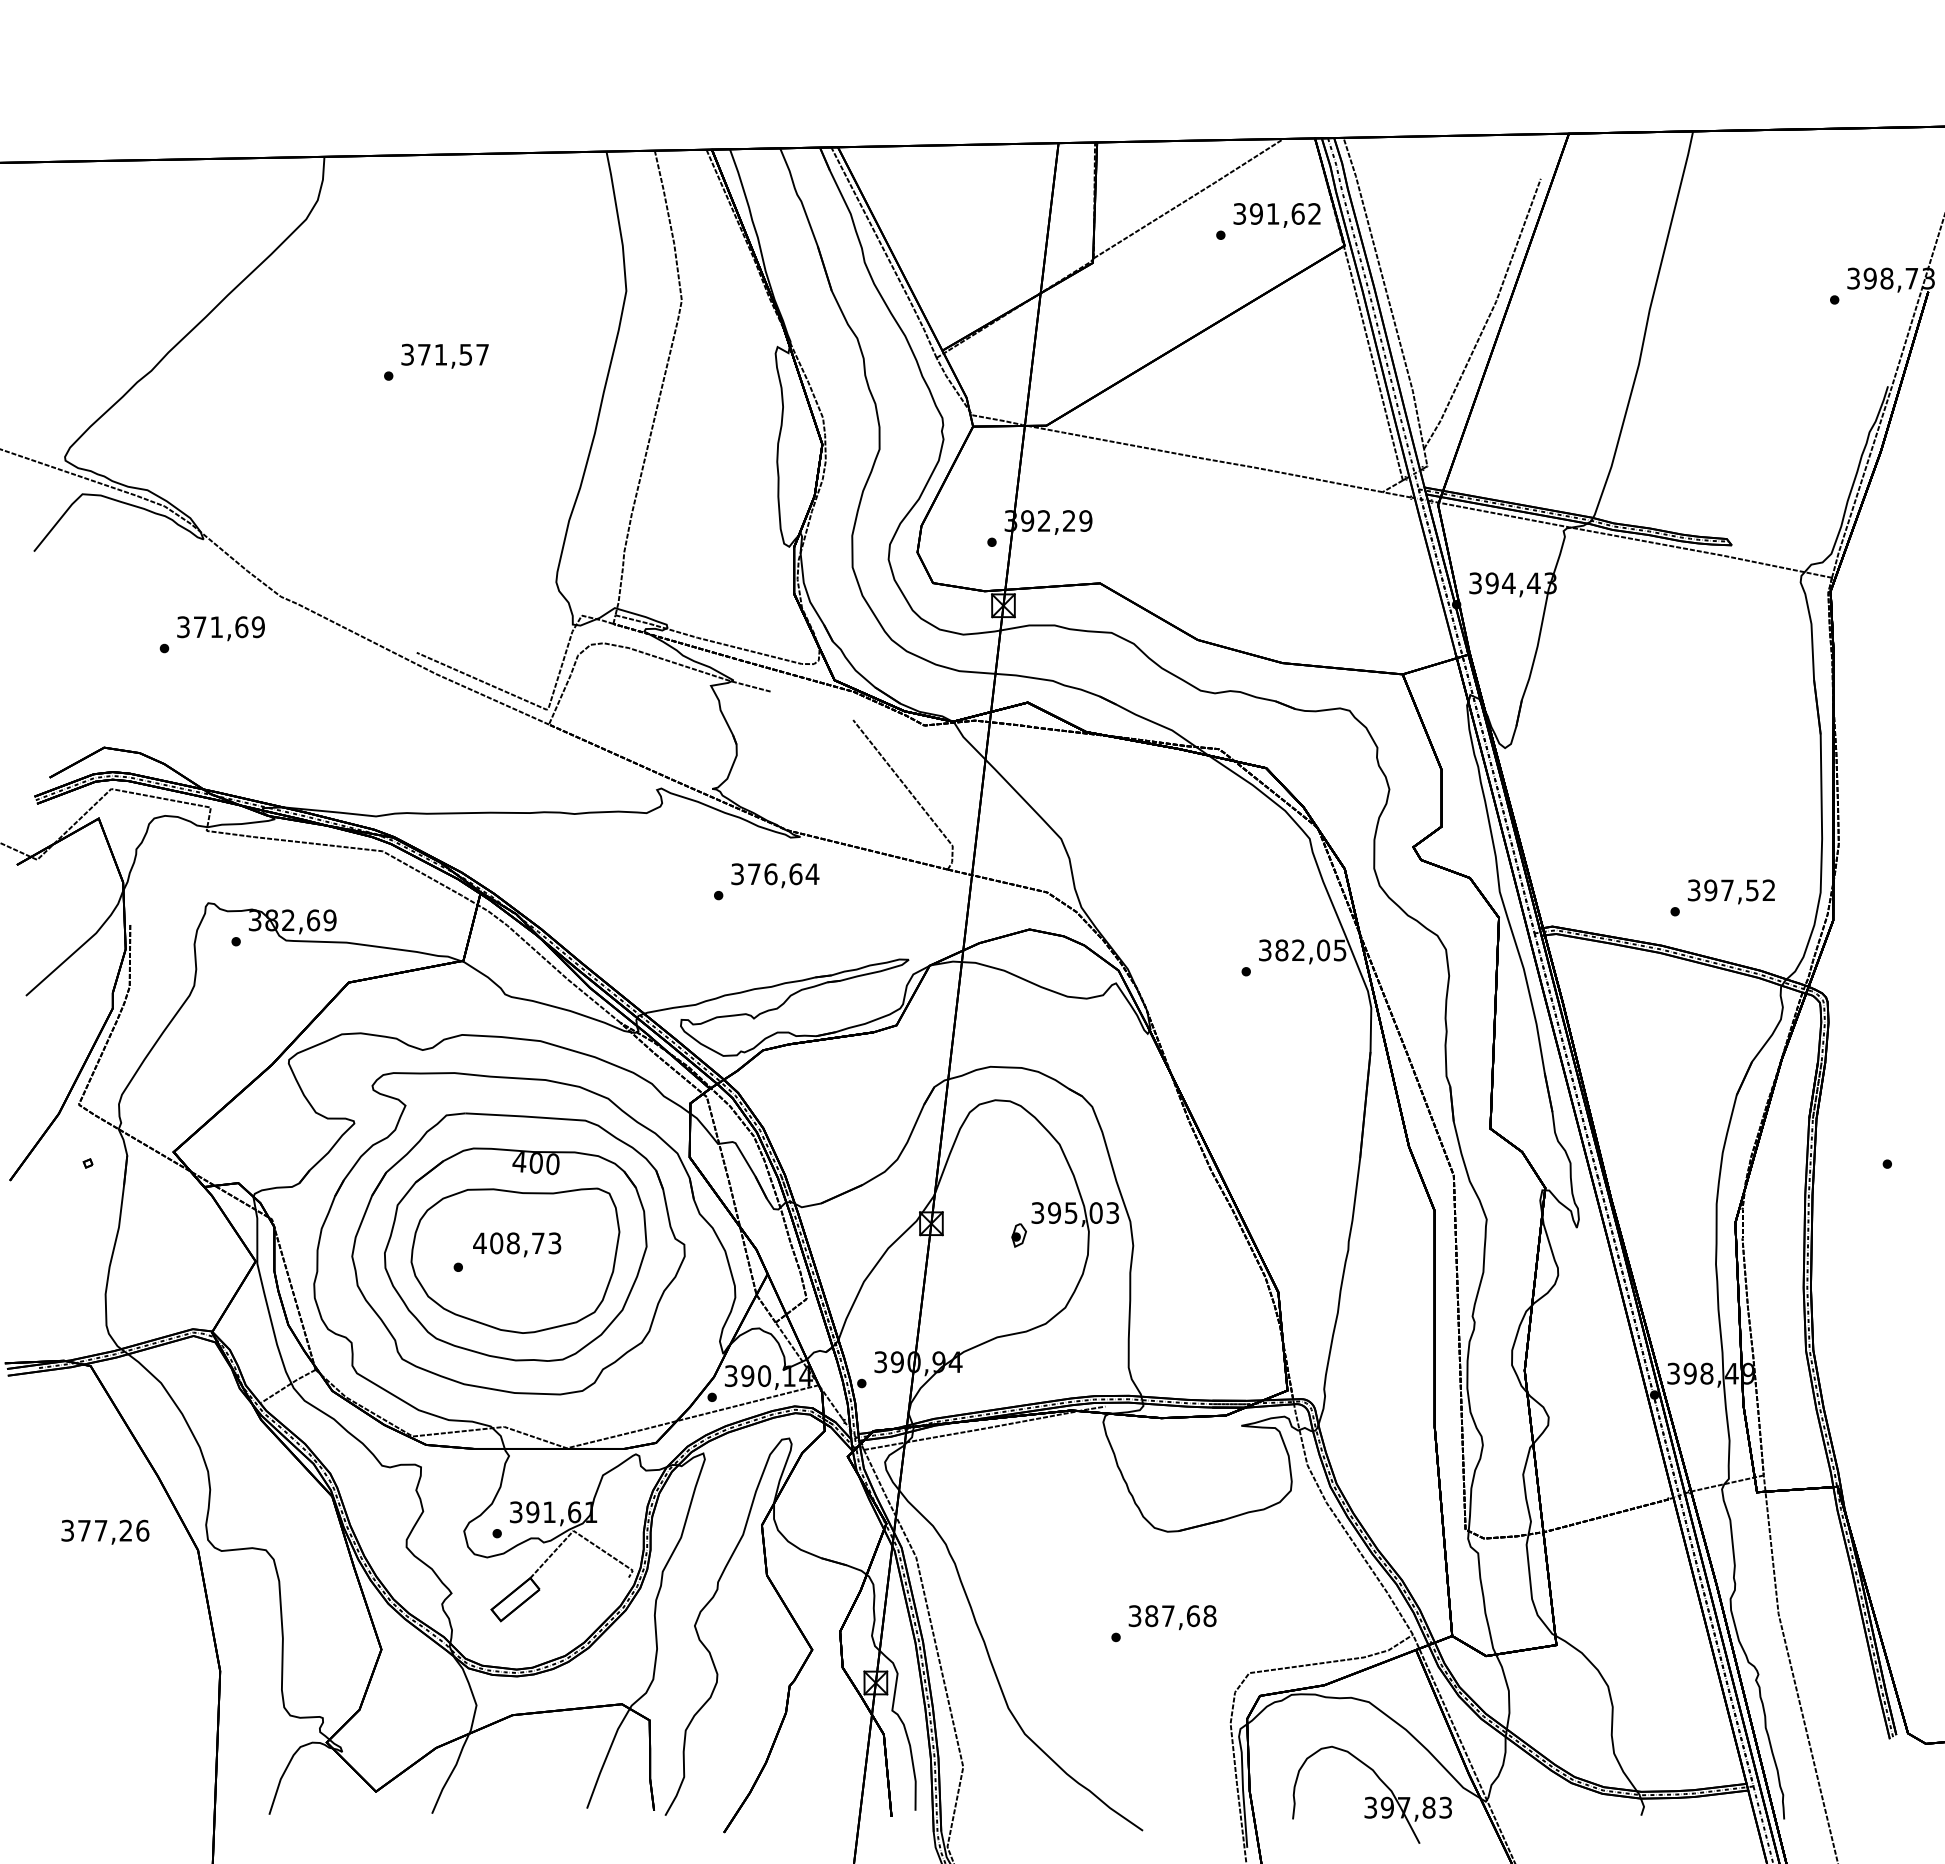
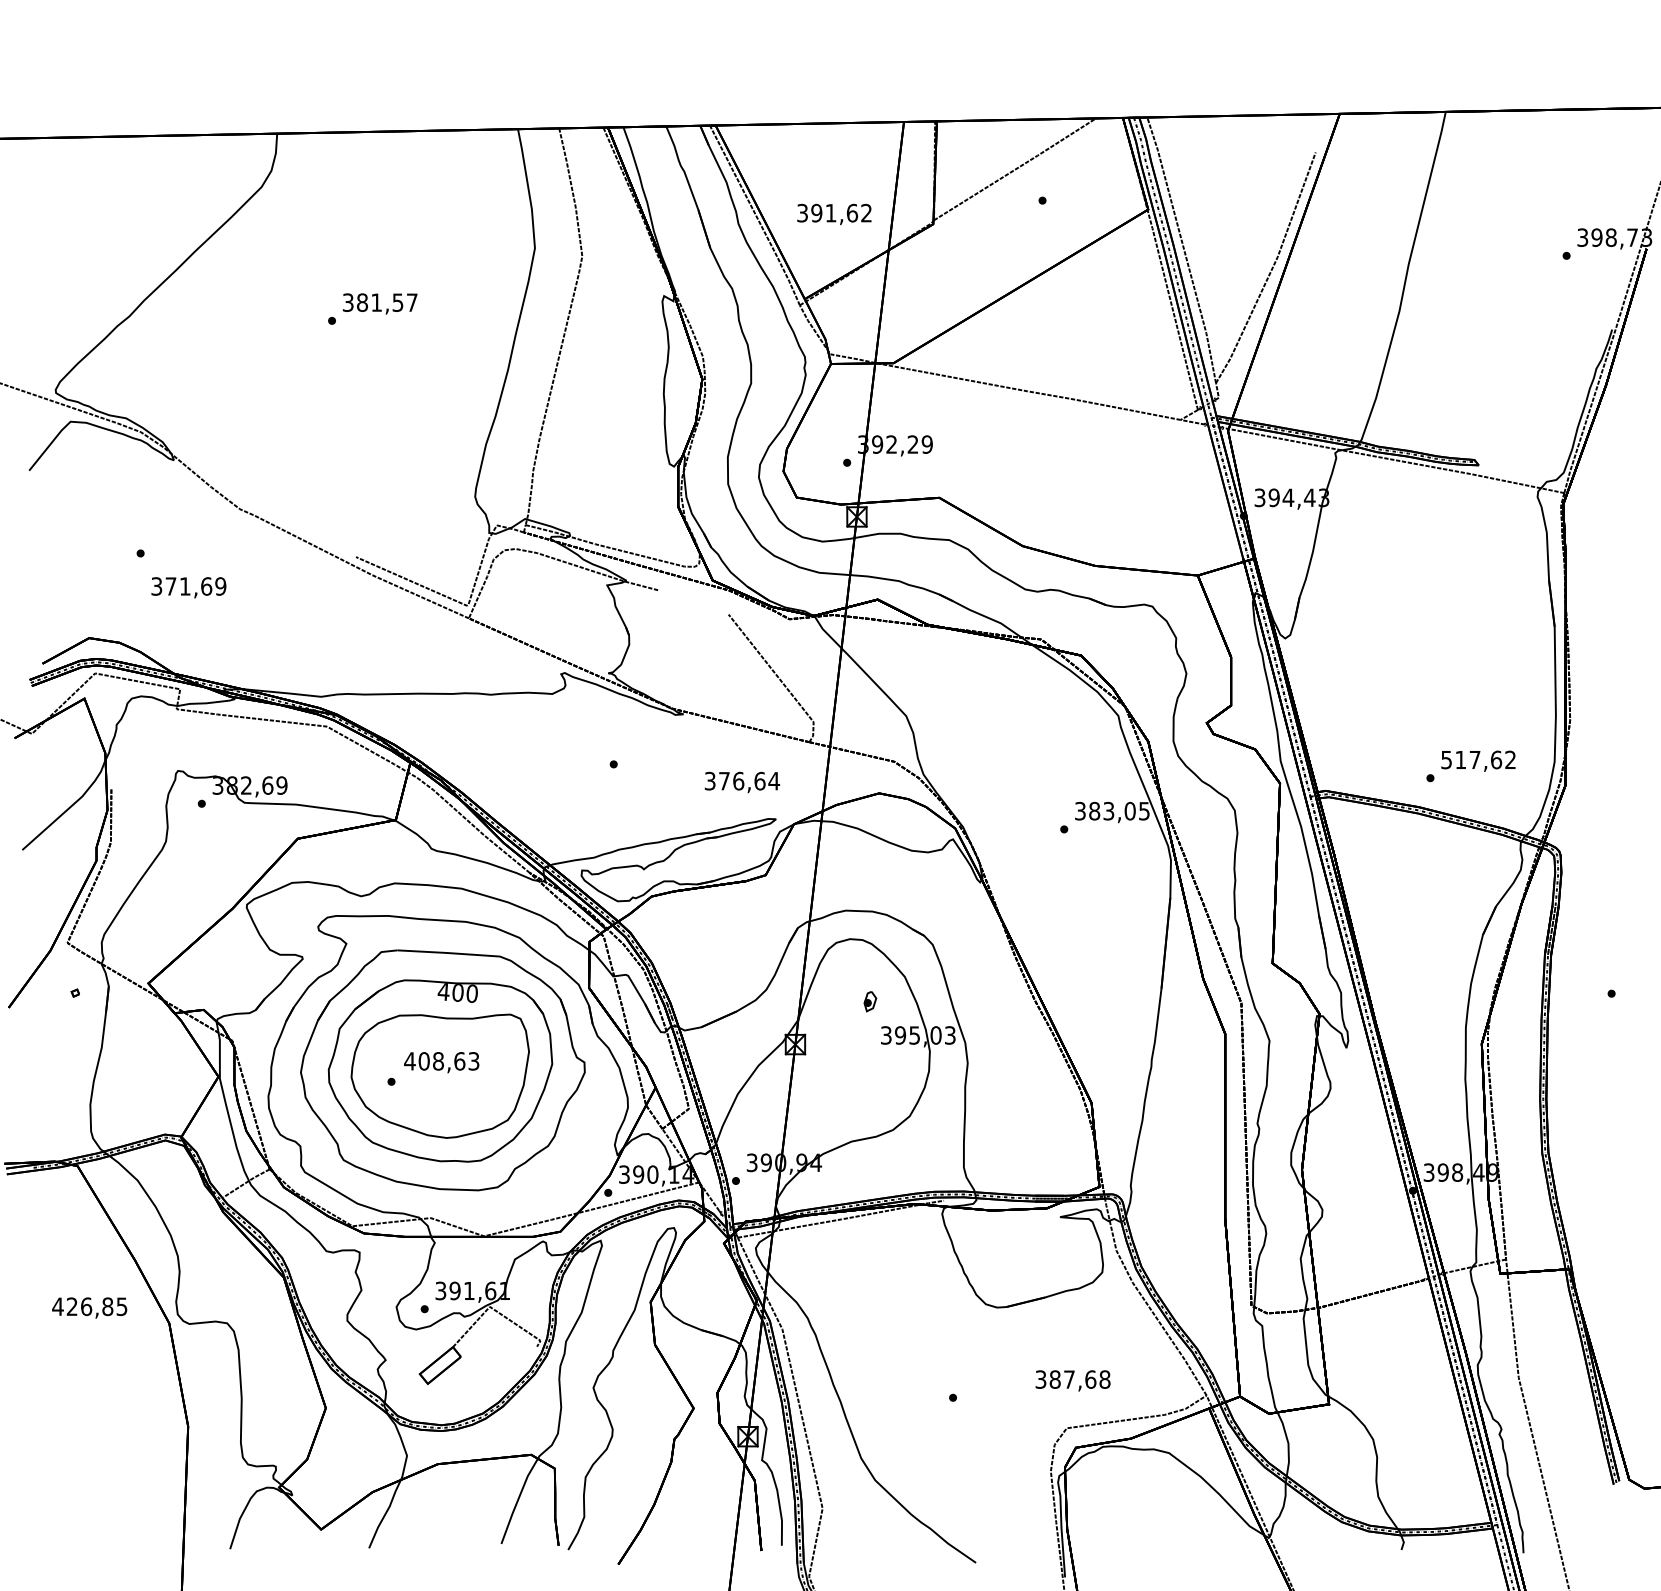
text: (1276, 215) -> (833, 214), moved
text: (423, 354) -> (361, 302), 371,57 -> 381,57
text: (220, 628) -> (188, 587), moved
text: (775, 875) -> (742, 782), moved
text: (1723, 890) -> (1471, 760), 397,52 -> 517,62
text: (1298, 950) -> (1108, 811), 382,05 -> 383,05
part: (1018, 1235) -> (869, 1001), moved
text: (537, 1243) -> (459, 1061), 408,73 -> 408,63
text: (104, 1530) -> (89, 1306), 377,26 -> 426,85
text: (1172, 1617) -> (1072, 1380), moved
part: (1371, 1794) -> (1171, 1531), removed

